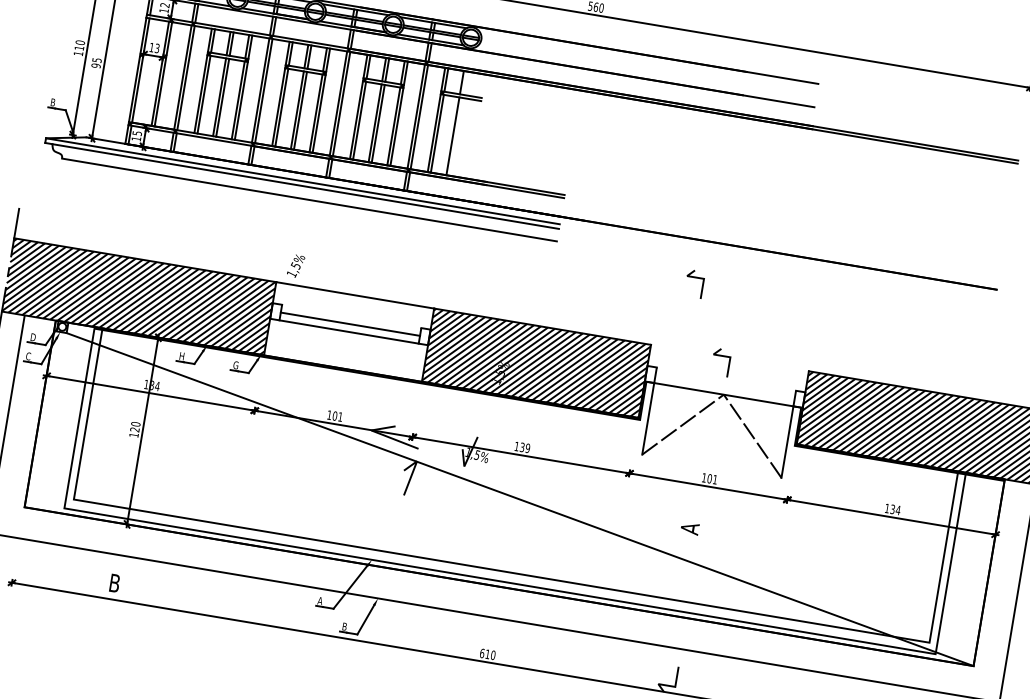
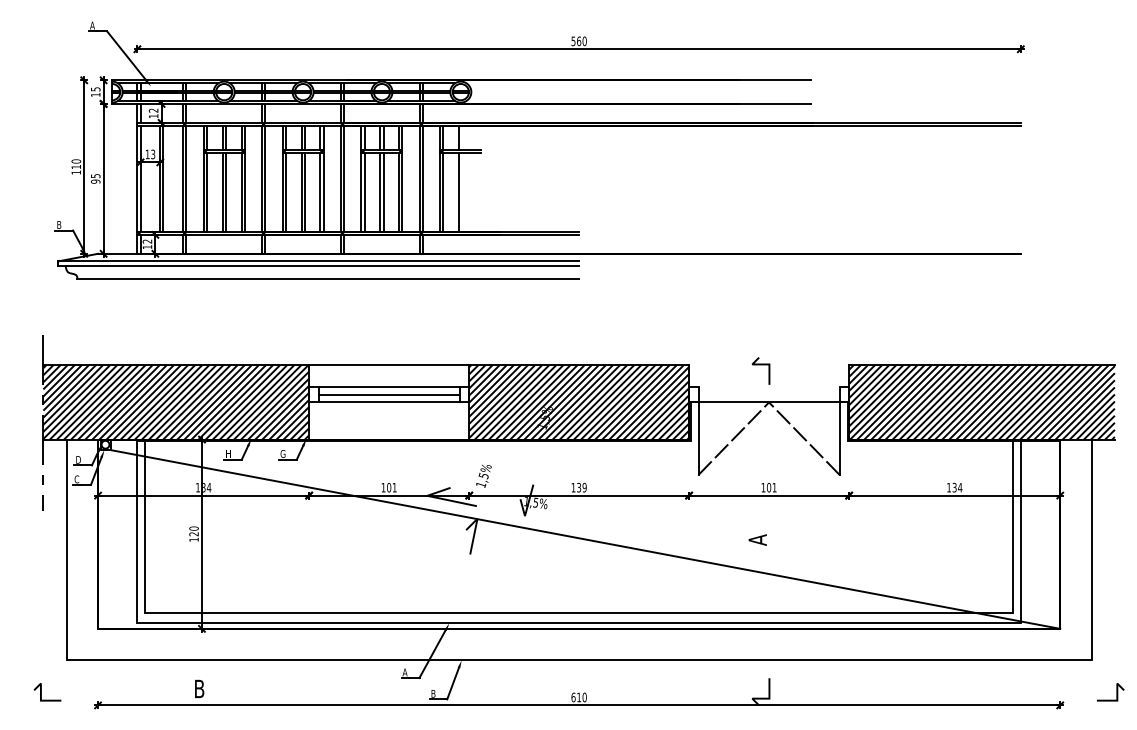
text: (137, 133) -> (147, 241), 15 -> 12
text: (295, 265) -> (483, 475), moved
line: (695, 278) -> (721, 292), removed
line: (351, 316) -> (388, 386), added

